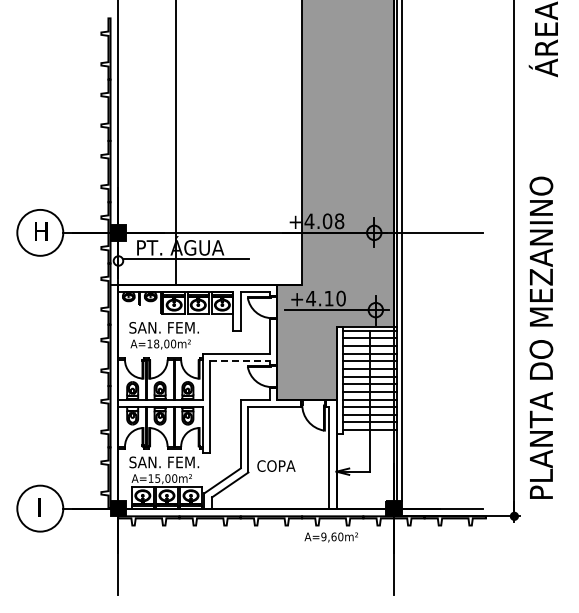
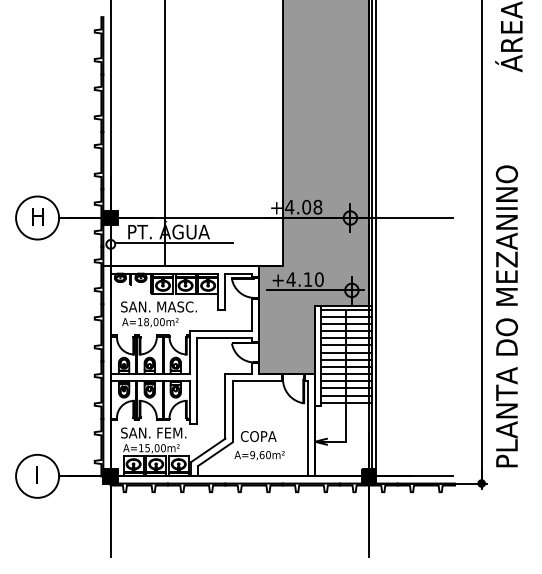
text: (189, 327) -> (177, 306), SAN. FEM. -> SAN. MASC.
line: (239, 361) -> (224, 338), dashed -> solid
text: (330, 537) -> (258, 455), moved

